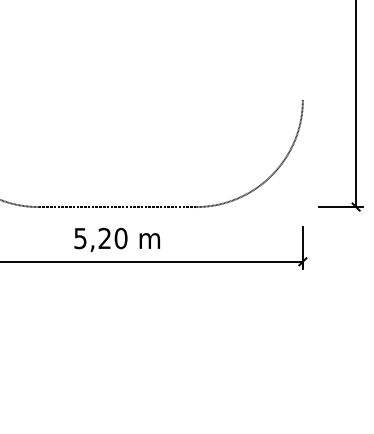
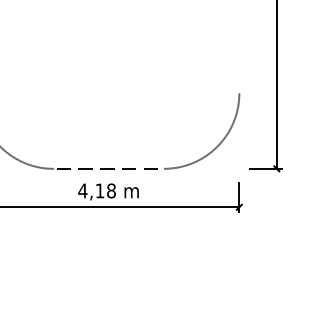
text: (99, 237) -> (96, 190), 5,20 -> 4,18

